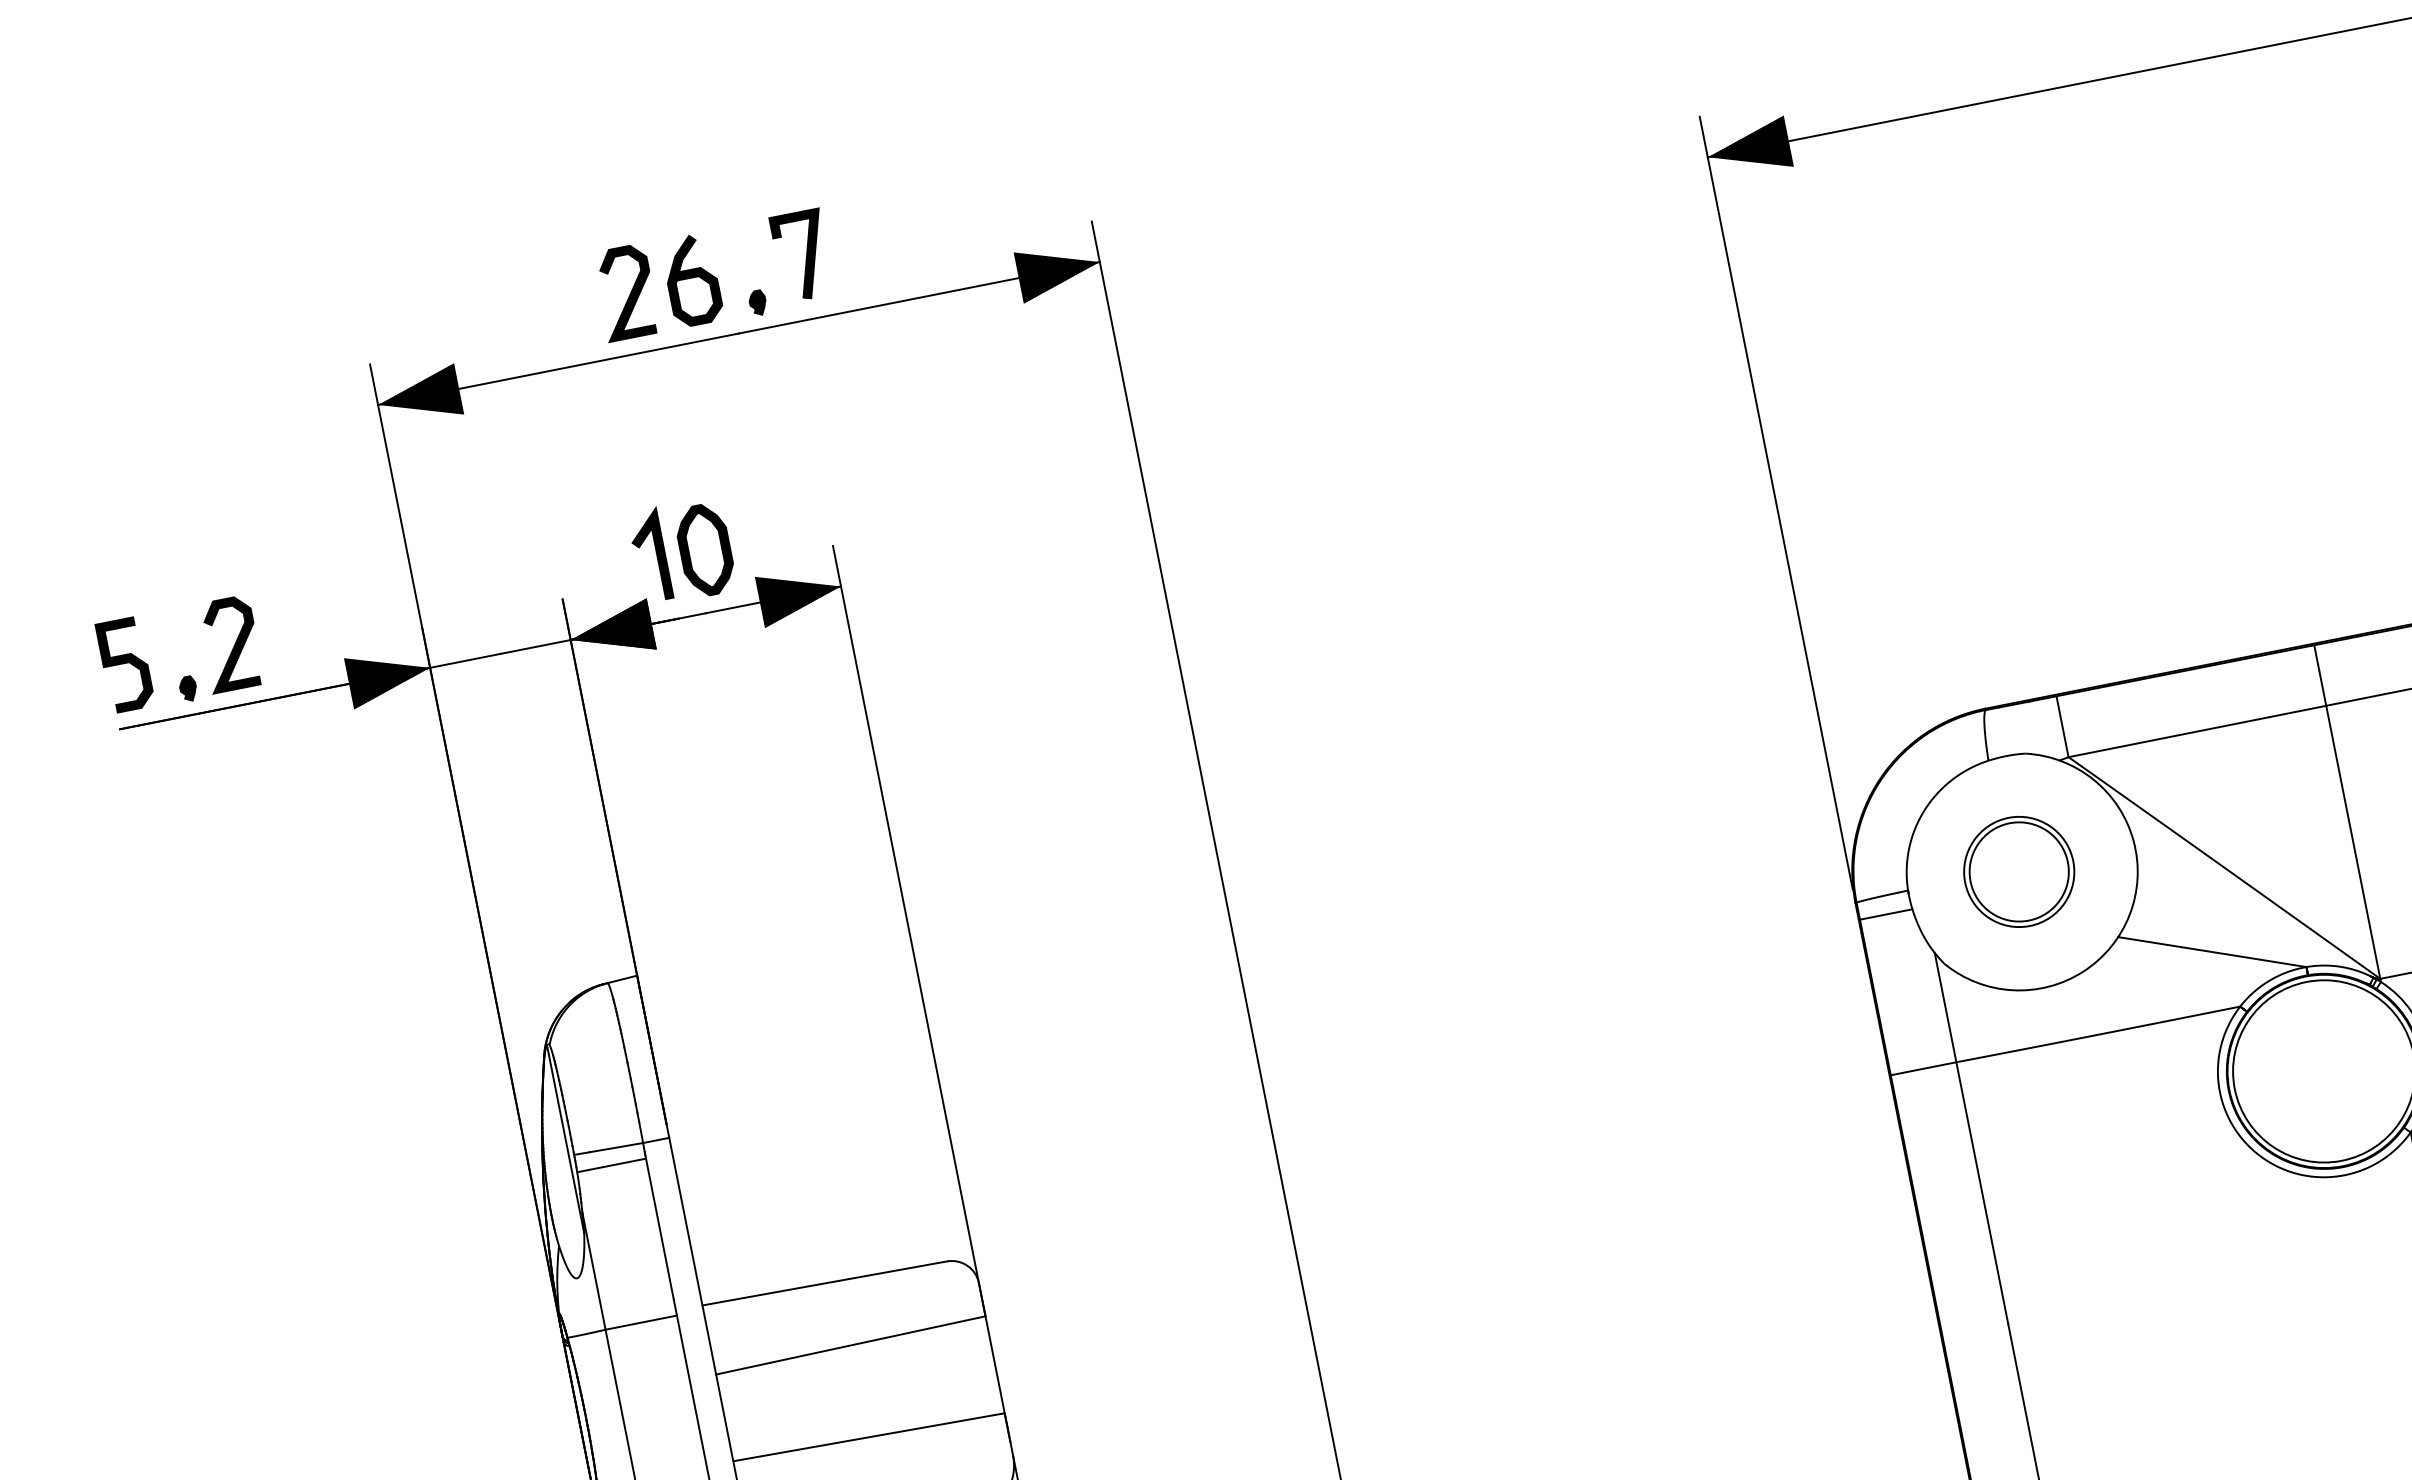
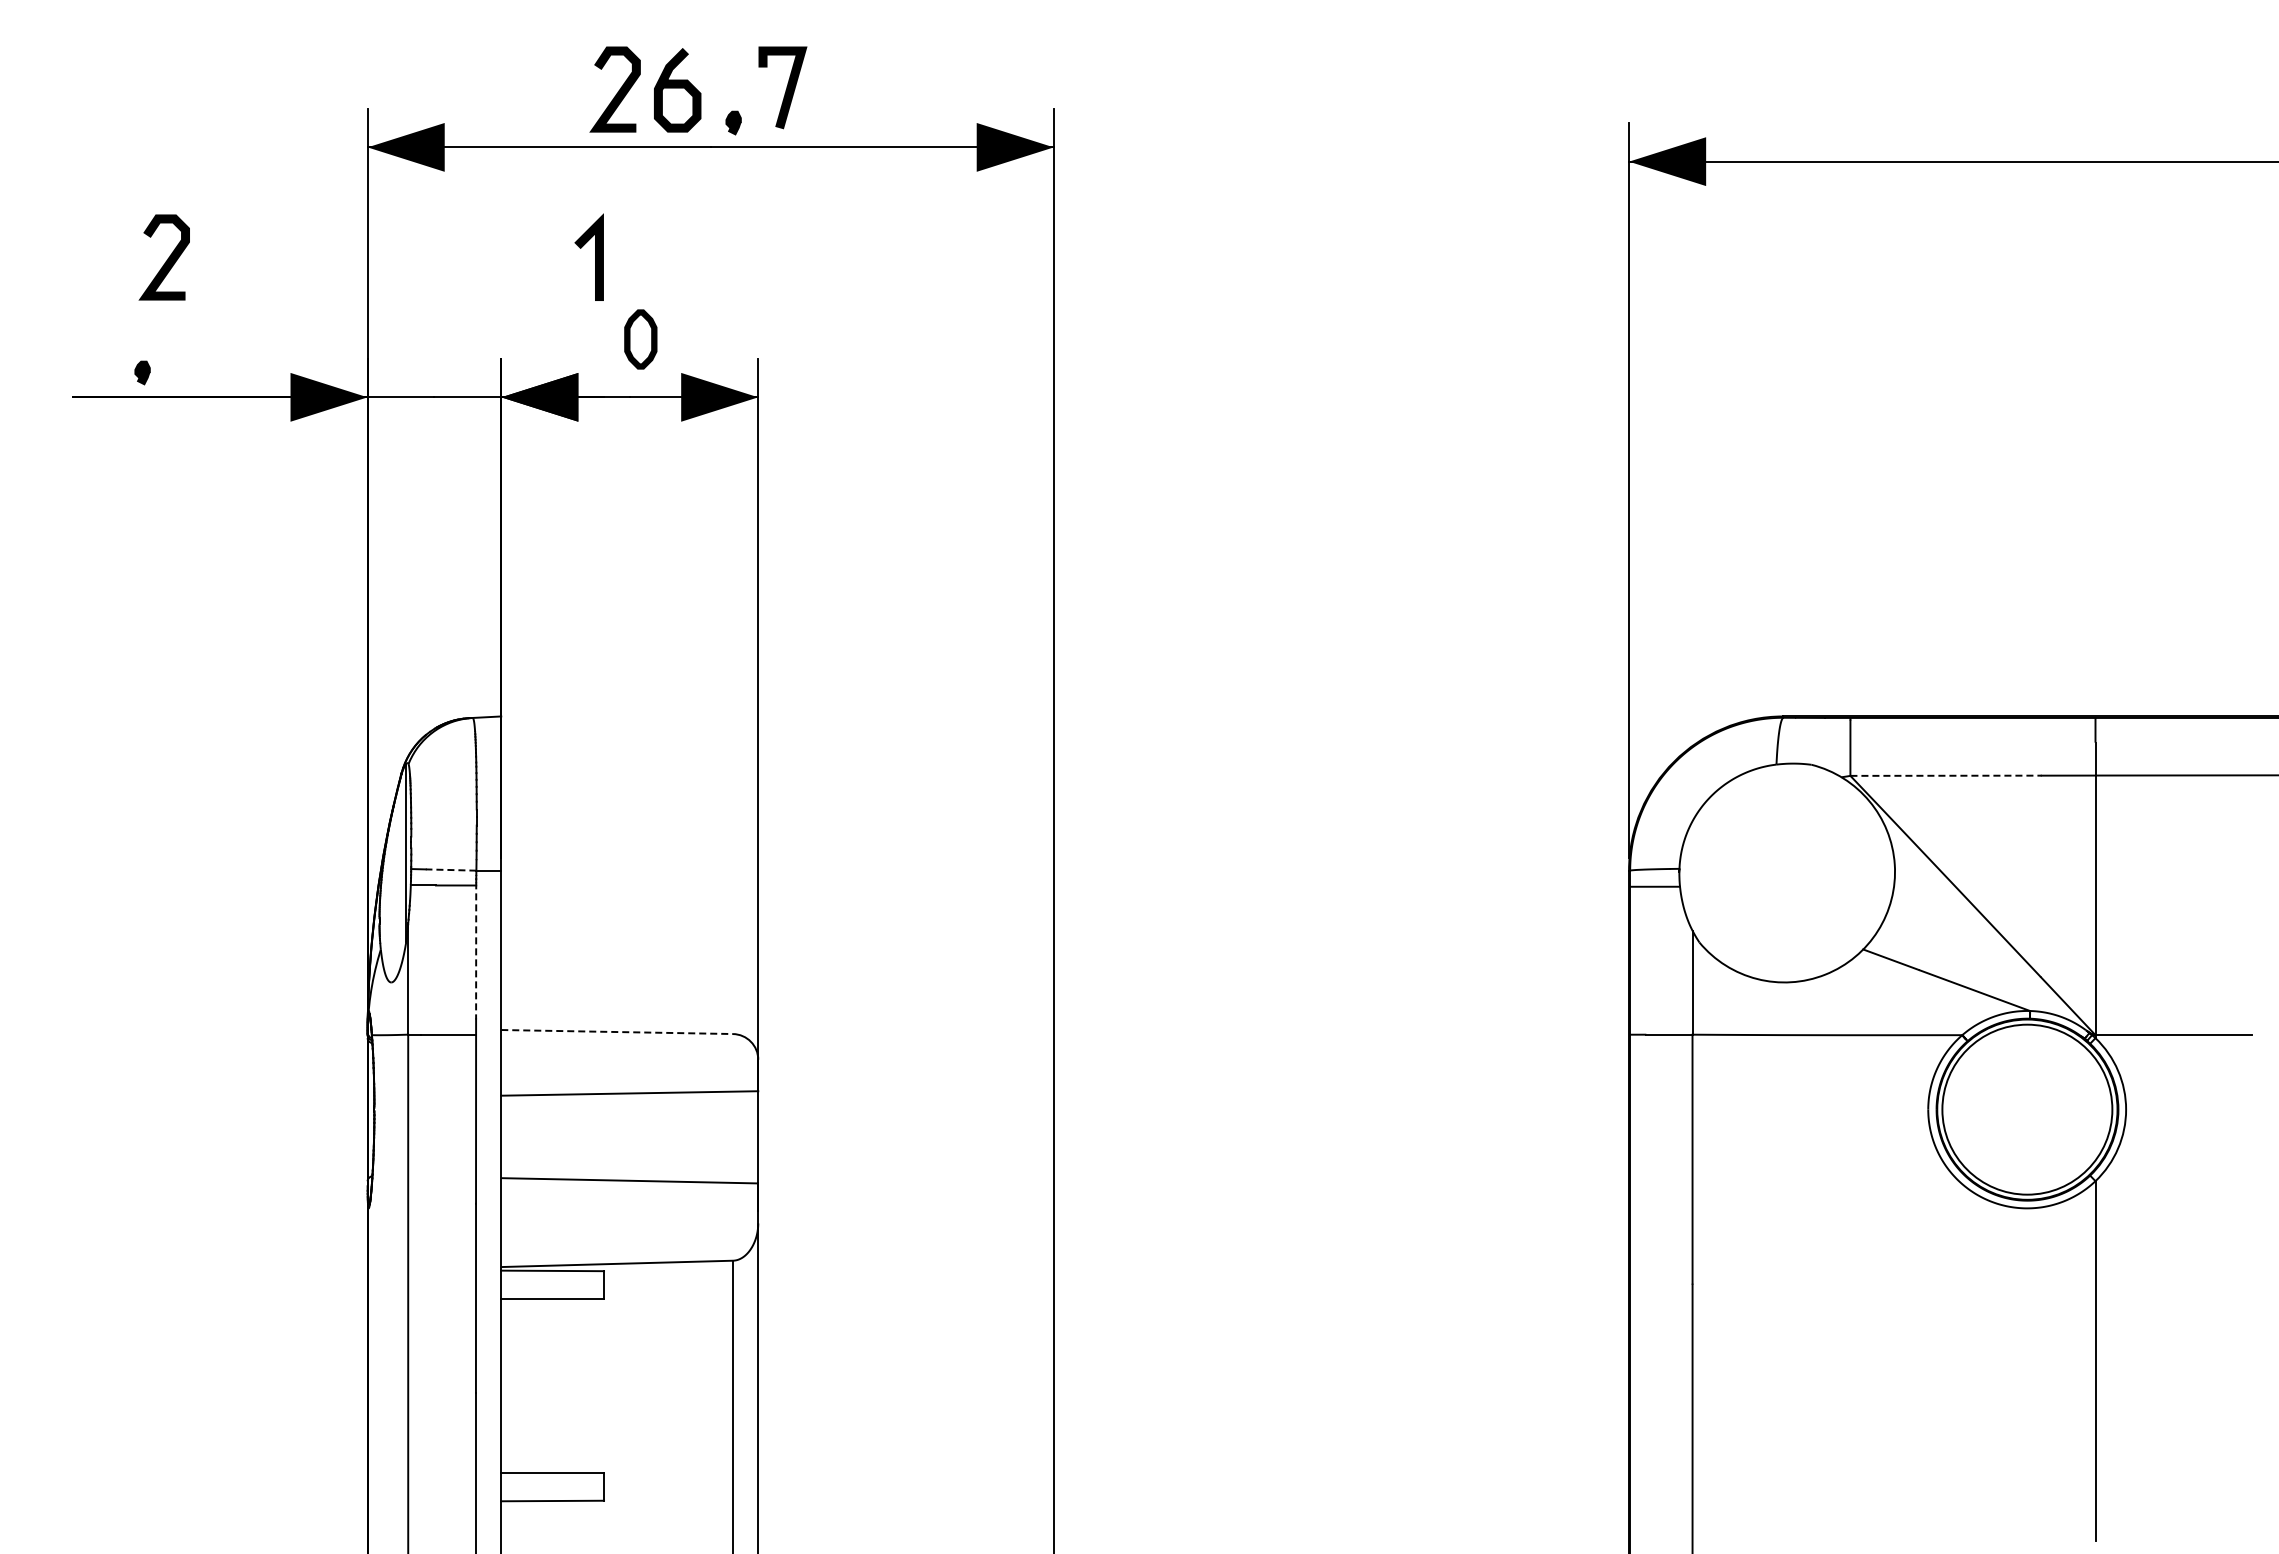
part: (705, 550) -> (640, 339), size x0.7
line: (656, 553) -> (595, 256), moved
curve: (234, 644) -> (167, 258), moved
curve: (125, 663) -> (89, 338), removed
line: (2169, 736) -> (1946, 775), solid -> dashed
part: (2019, 871) -> (1784, 871), removed
line: (615, 1148) -> (450, 870), solid -> dashed
line: (659, 1226) -> (476, 950), solid -> dashed
line: (825, 1283) -> (617, 1032), solid -> dashed

